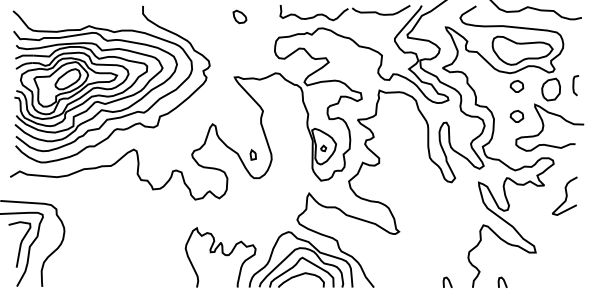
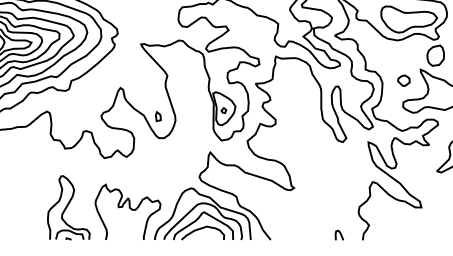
part: (516, 86) -> (403, 52), removed
part: (156, 252) -> (68, 207), added
curve: (503, 281) -> (391, 234), removed

